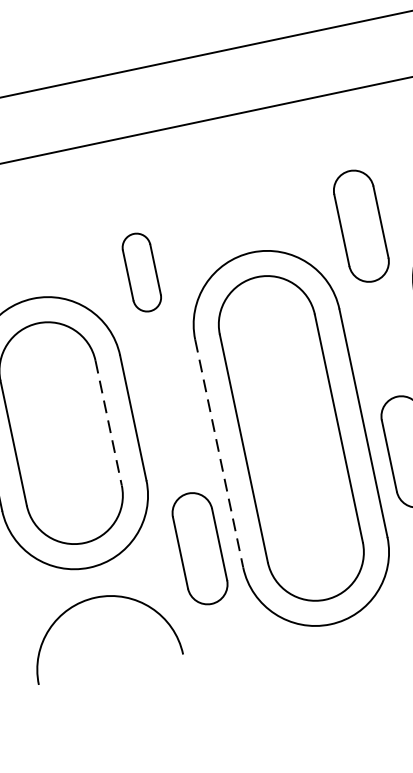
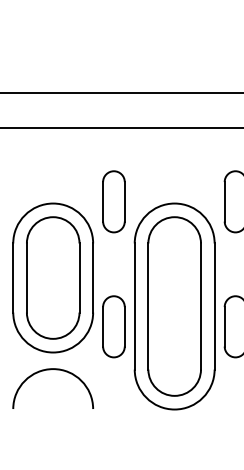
part: (140, 272) -> (113, 201), size x1.43
line: (108, 424) -> (79, 278), dashed -> solid
line: (219, 455) -> (134, 307), dashed -> solid
part: (199, 548) -> (113, 326), moved

